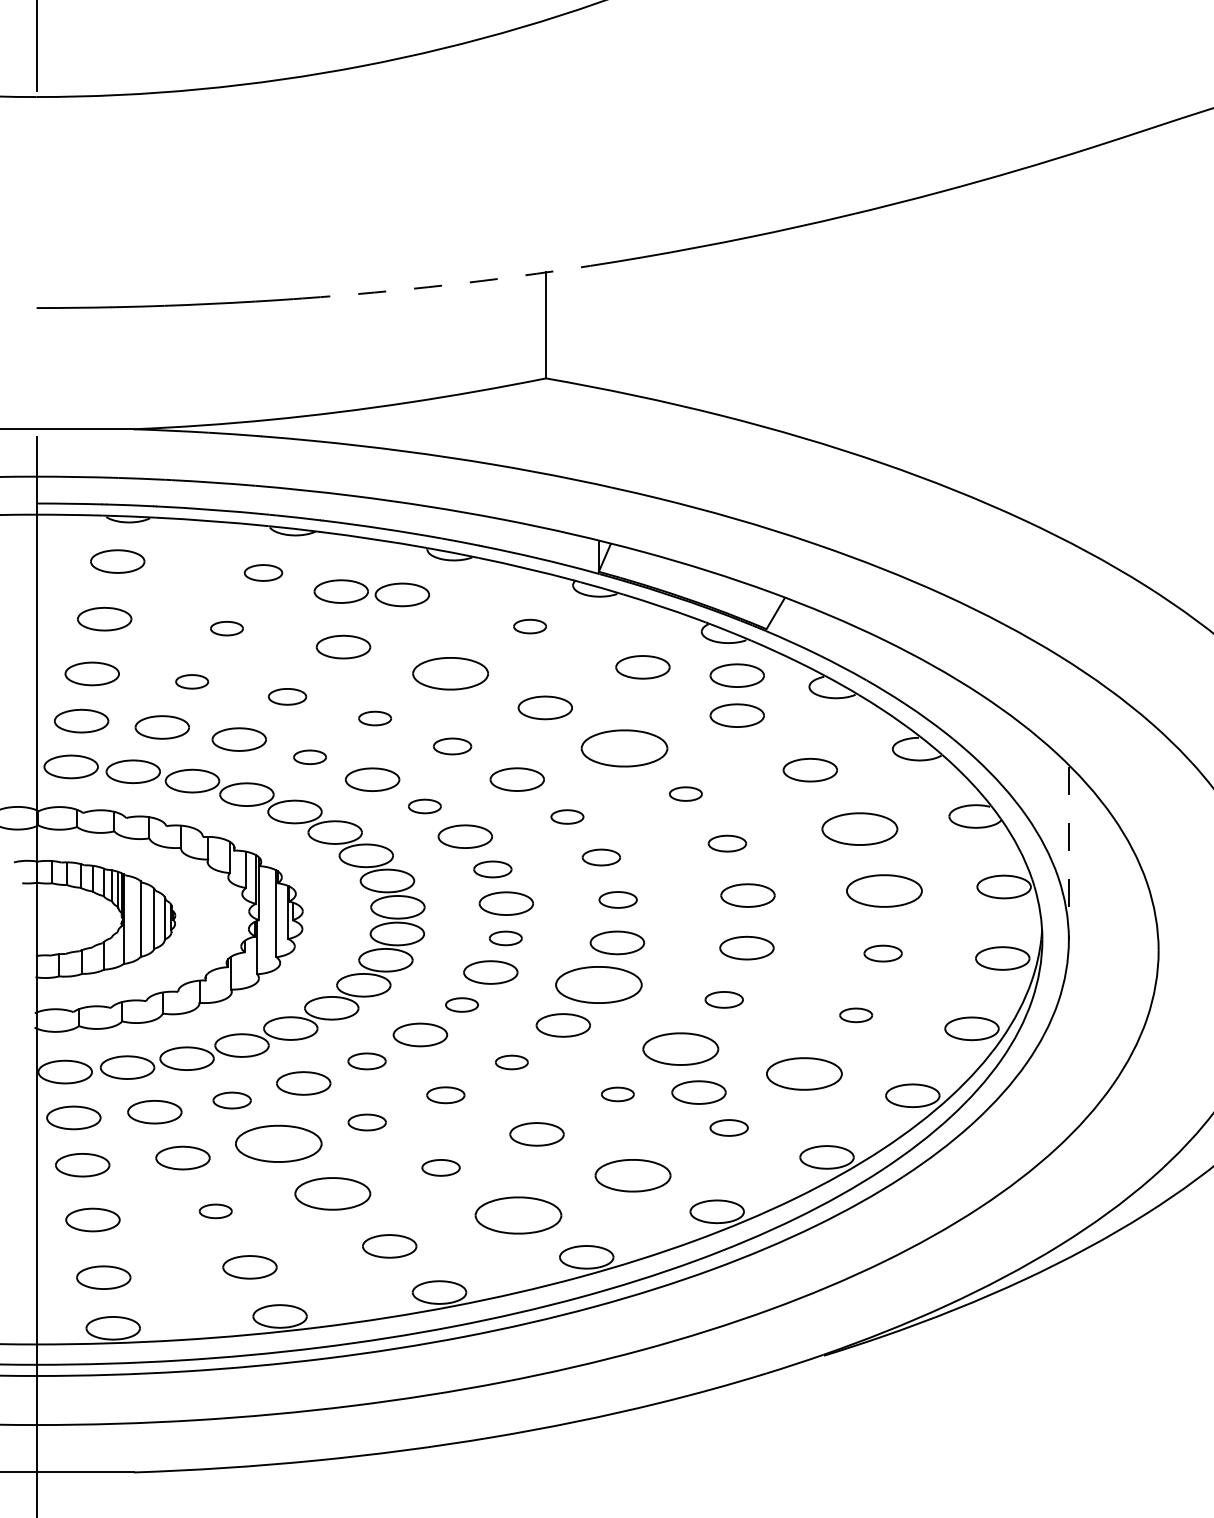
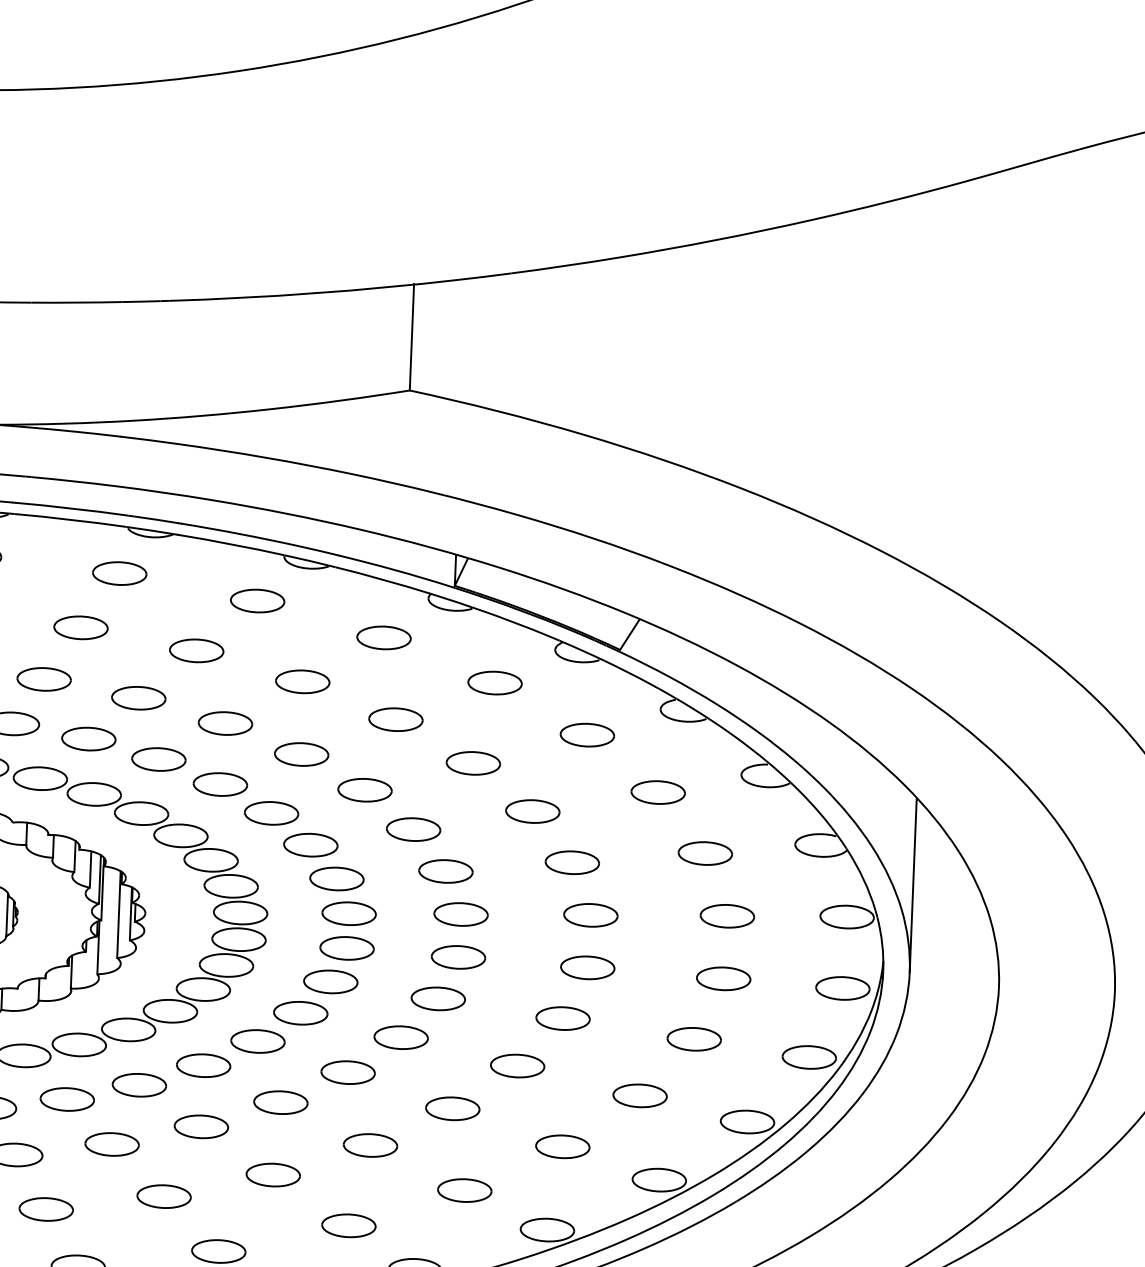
arc: (446, 285) -> (314, 293), dashed -> solid
part: (263, 572) -> (119, 573), size x1.43
part: (340, 591) -> (195, 595), removed
part: (529, 626) -> (383, 637), size x1.67
part: (226, 628) -> (80, 627), size x1.67
part: (450, 673) -> (302, 681), size x0.71
part: (736, 675) -> (588, 694), removed
part: (191, 681) -> (43, 679), size x1.67
part: (287, 696) -> (138, 697), size x1.43
part: (374, 718) -> (224, 723), size x1.67
part: (452, 746) -> (301, 754), size x1.43
part: (624, 748) -> (473, 763), size x0.62
part: (309, 757) -> (158, 759), size x1.67
part: (685, 793) -> (532, 810), size x1.67
part: (424, 806) -> (271, 813), size x1.67
part: (567, 816) -> (413, 829), size x1.67
part: (859, 829) -> (704, 853), size x0.71
part: (727, 843) -> (572, 862), size x1.43
line: (1068, 853) -> (912, 886), dashed -> solid
part: (601, 857) -> (446, 871), size x1.43
part: (492, 869) -> (336, 879), size x1.43
part: (884, 890) -> (727, 915), size x0.71
part: (617, 899) -> (460, 914), size x1.43
part: (505, 938) -> (346, 948), size x1.67
part: (882, 953) -> (722, 978), size x1.43
part: (598, 985) -> (437, 999), size x0.62
part: (723, 999) -> (562, 1018), size x1.43
part: (461, 1004) -> (300, 1012), size x1.67
part: (855, 1015) -> (693, 1039), size x1.67
part: (680, 1048) -> (517, 1065), size x0.71
part: (366, 1061) -> (203, 1065), size x1.43
part: (511, 1062) -> (347, 1072), size x1.67
part: (804, 1073) -> (640, 1095), size x0.71
part: (698, 1092) -> (533, 1110), removed
part: (617, 1094) -> (452, 1108), size x1.67
part: (445, 1095) -> (280, 1102), size x1.43
part: (231, 1100) -> (66, 1099), size x1.43
part: (366, 1122) -> (200, 1126), size x1.43
part: (728, 1127) -> (562, 1146), size x1.43
part: (278, 1143) -> (111, 1144), size x0.62
part: (440, 1167) -> (272, 1174), size x1.43
part: (632, 1175) -> (464, 1190), size x0.71
part: (332, 1193) -> (163, 1196), size x0.71
part: (215, 1211) -> (46, 1209), size x1.67
part: (518, 1215) -> (348, 1225), size x0.62

